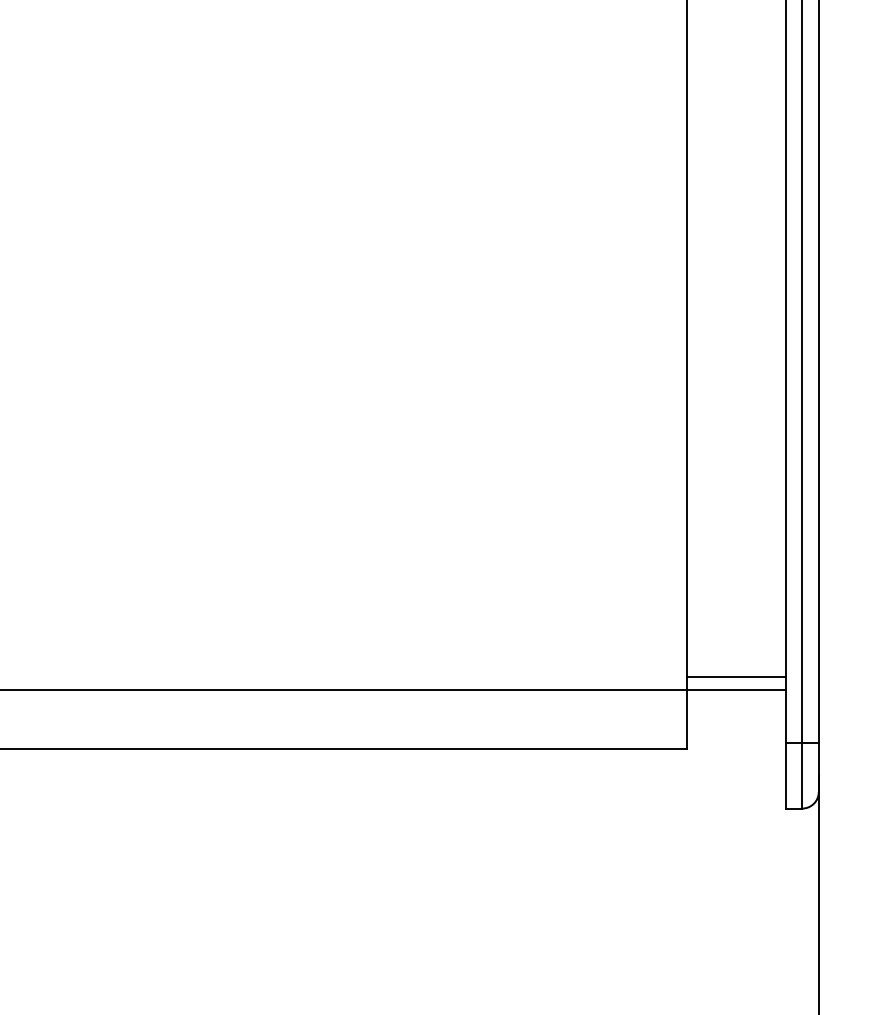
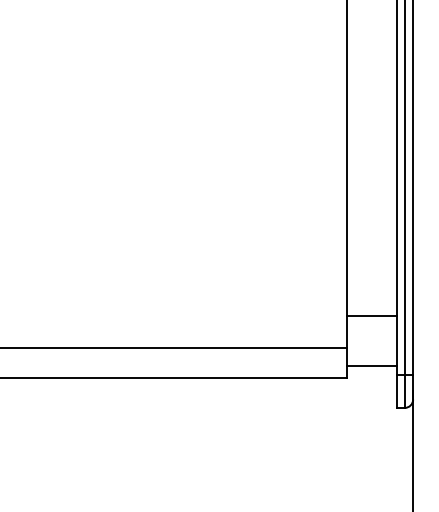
line: (736, 676) -> (371, 316), moved
line: (736, 690) -> (371, 366), moved

